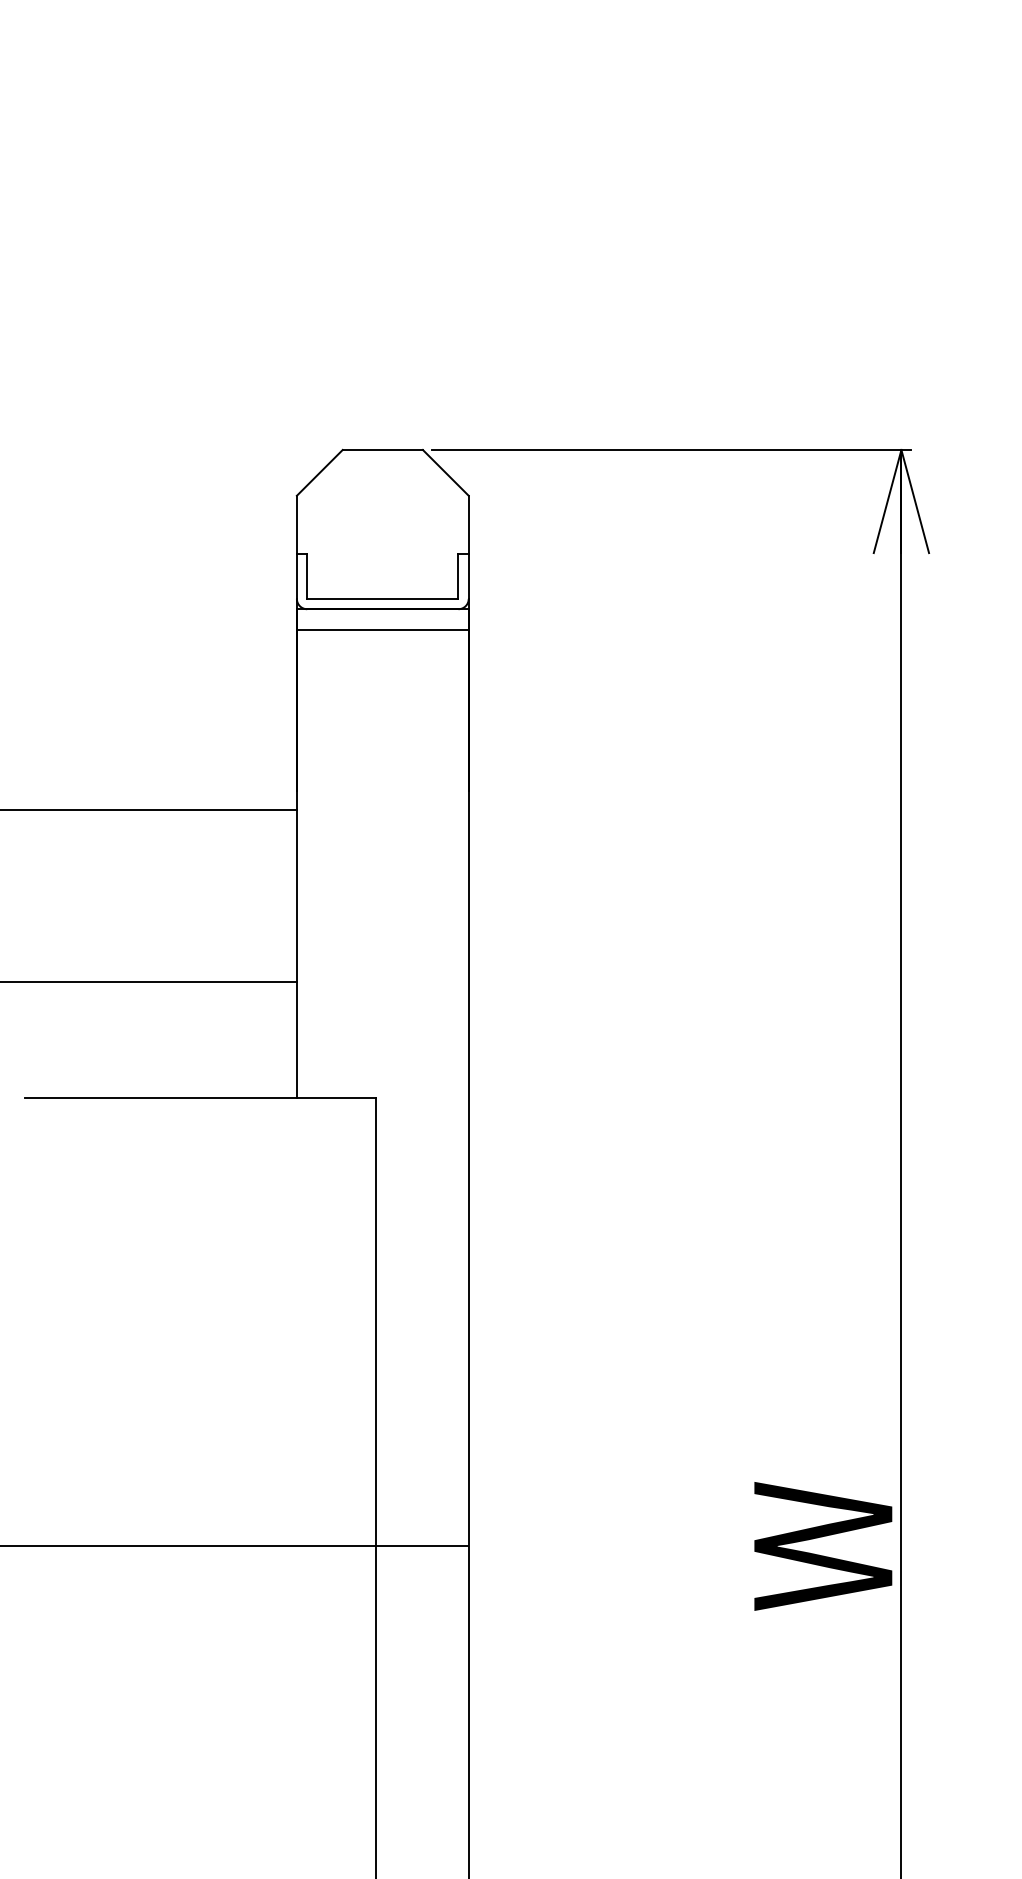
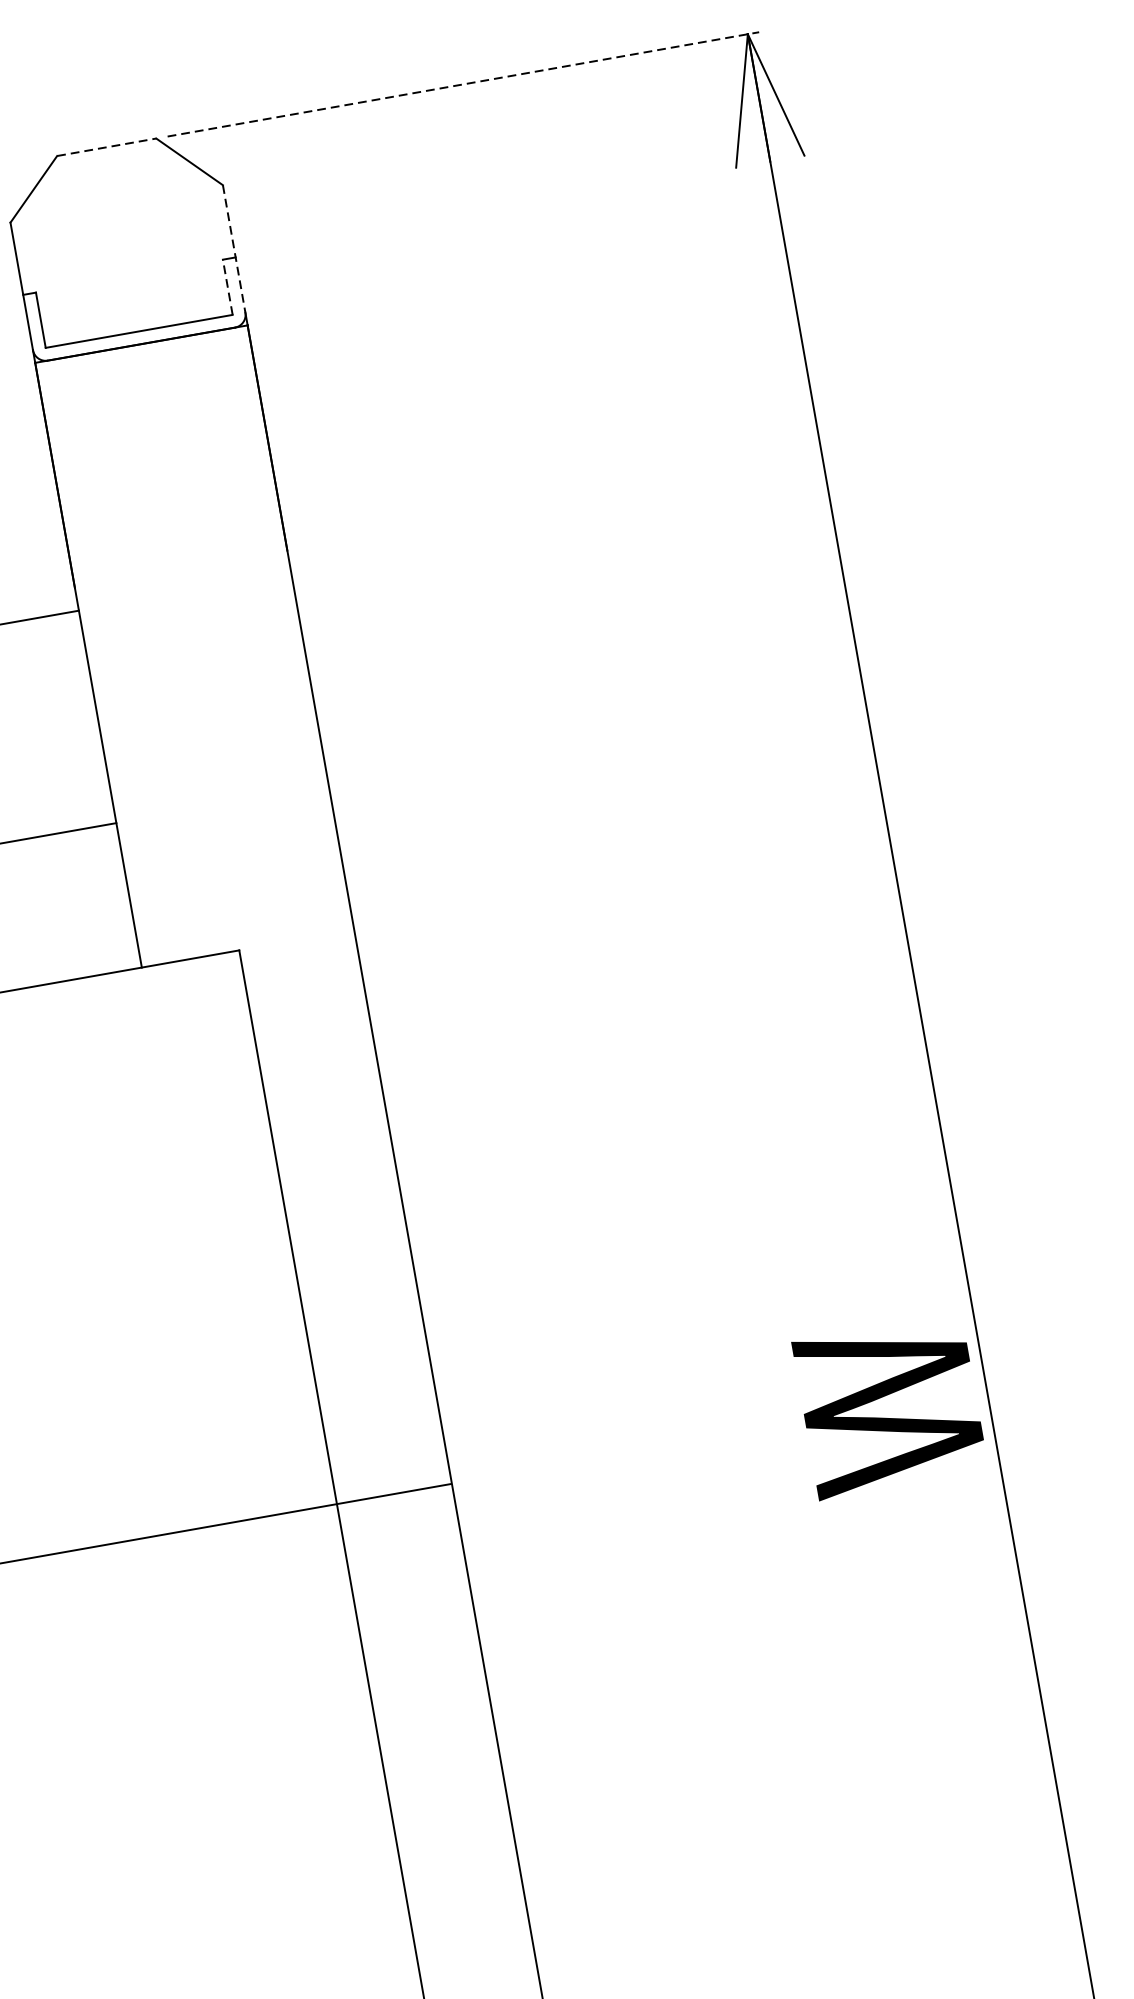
line: (383, 449) -> (107, 146), solid -> dashed
line: (671, 449) -> (463, 83), solid -> dashed
line: (468, 547) -> (233, 249), solid -> dashed
line: (458, 576) -> (227, 287), solid -> dashed
line: (382, 629) -> (145, 369), removed

